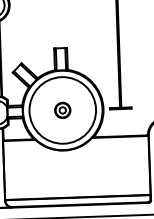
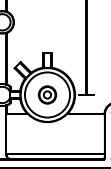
part: (62, 109) -> (47, 94), size x1.67

